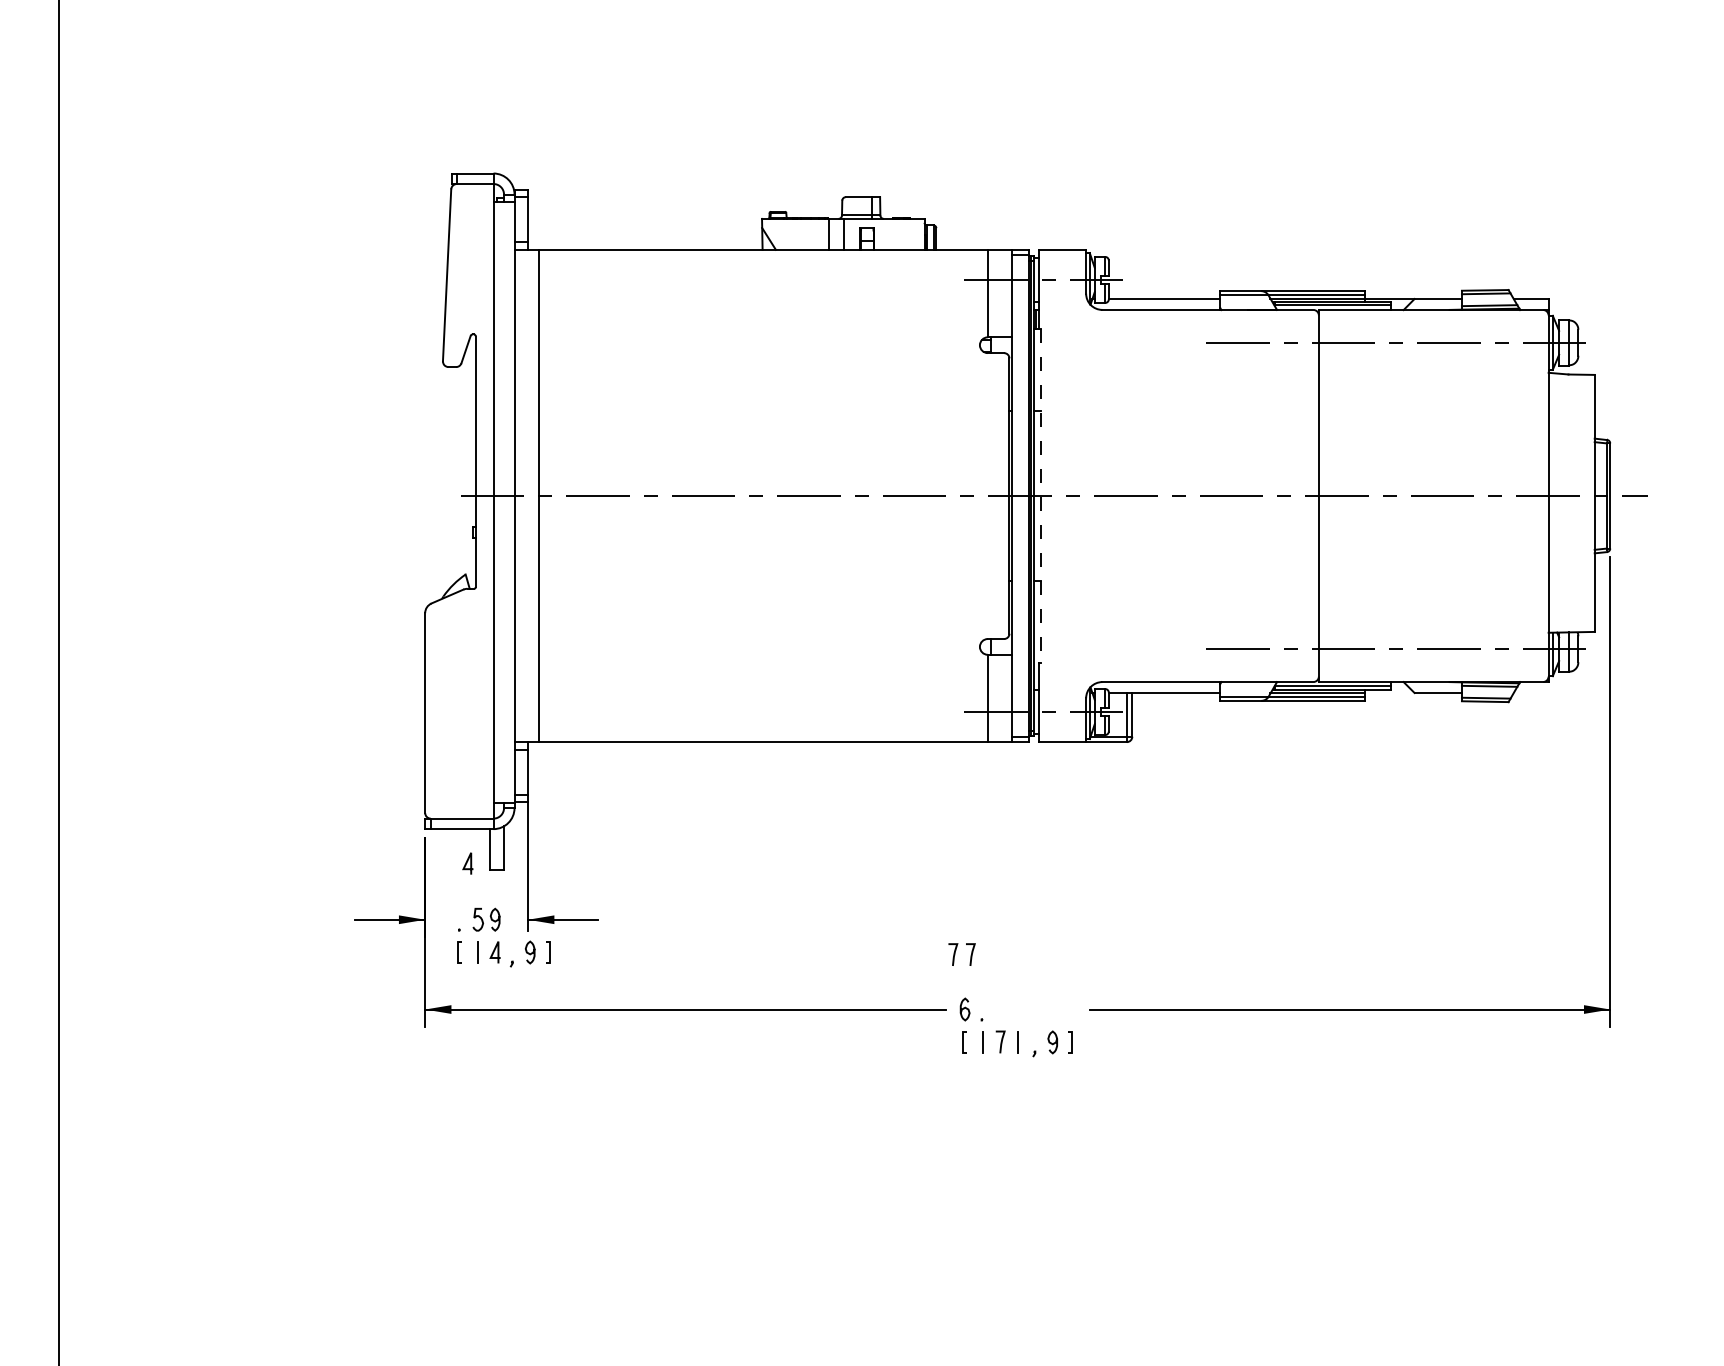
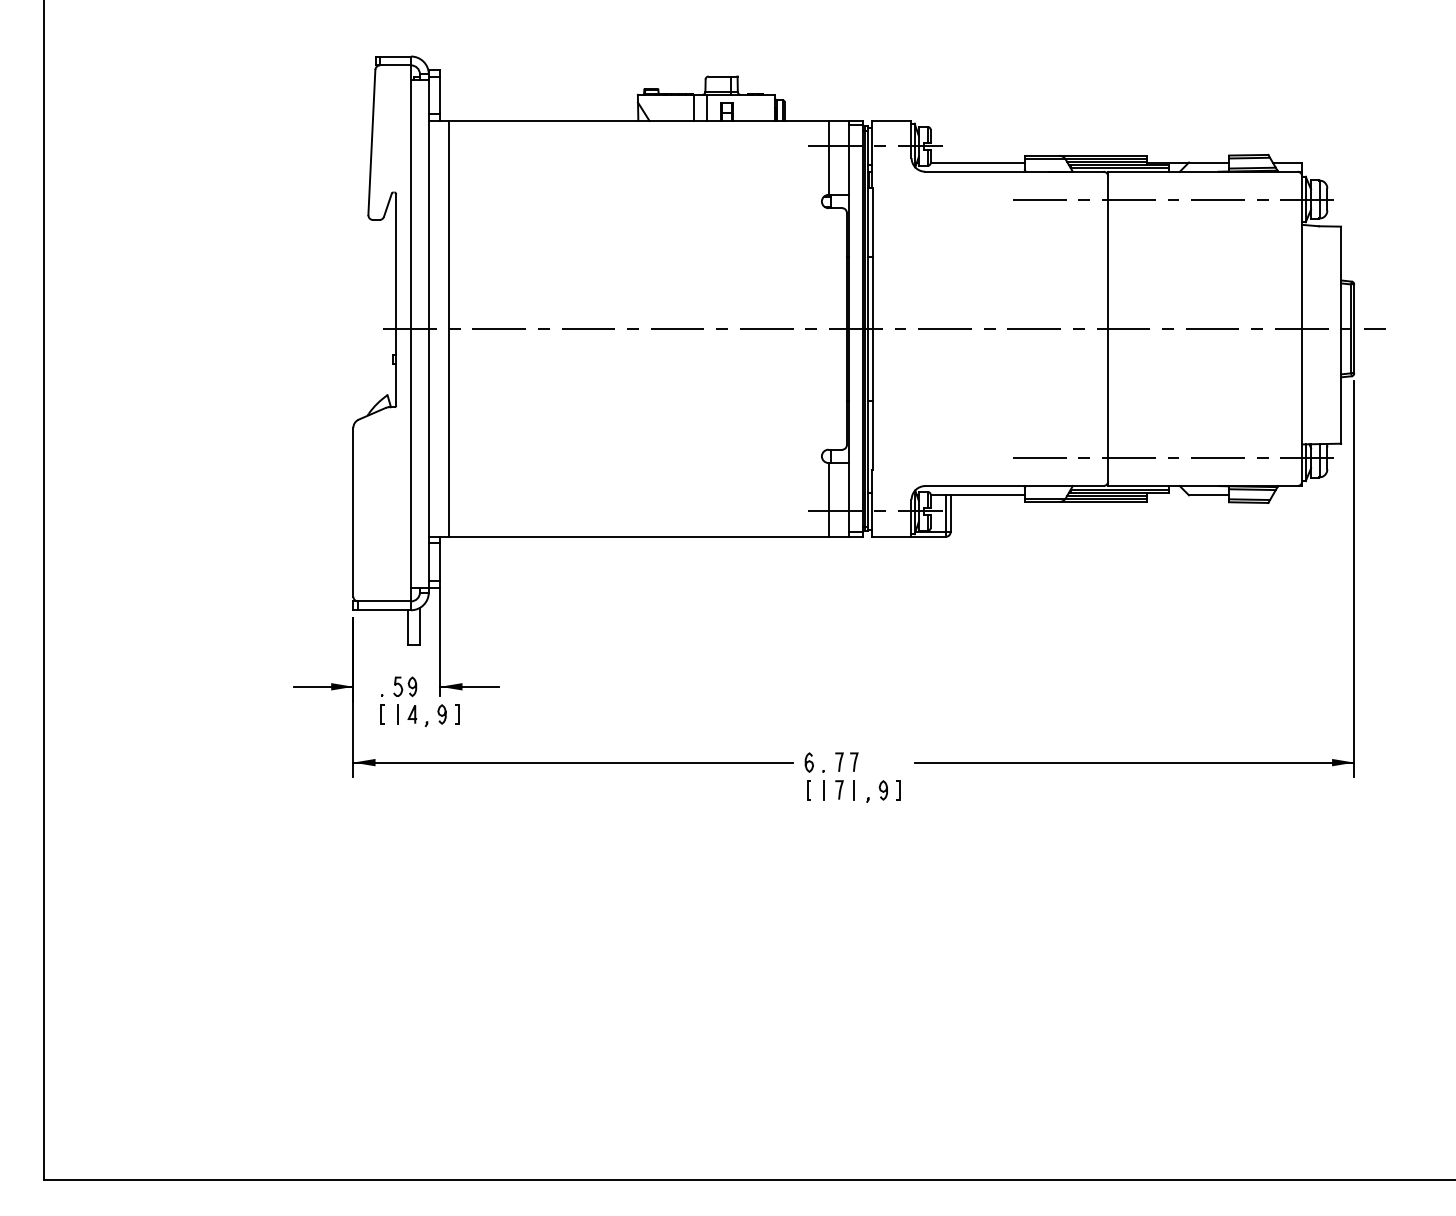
line: (1041, 495) -> (873, 328), dashed -> solid
line: (467, 862) -> (389, 638), removed
part: (961, 953) -> (846, 761), moved

